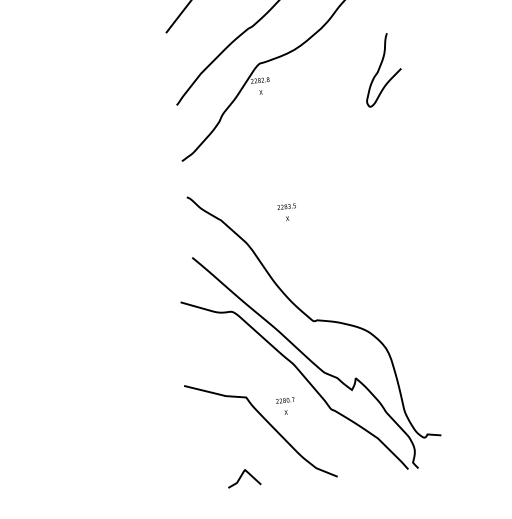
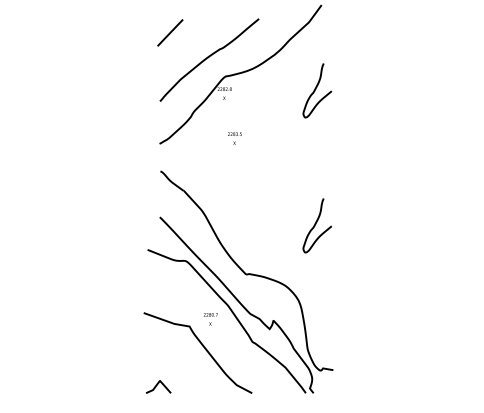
text: (286, 212) -> (234, 138), moved
curve: (399, 246) -> (316, 224), added
text: (285, 406) -> (210, 319), moved
curve: (242, 476) -> (157, 385), moved

